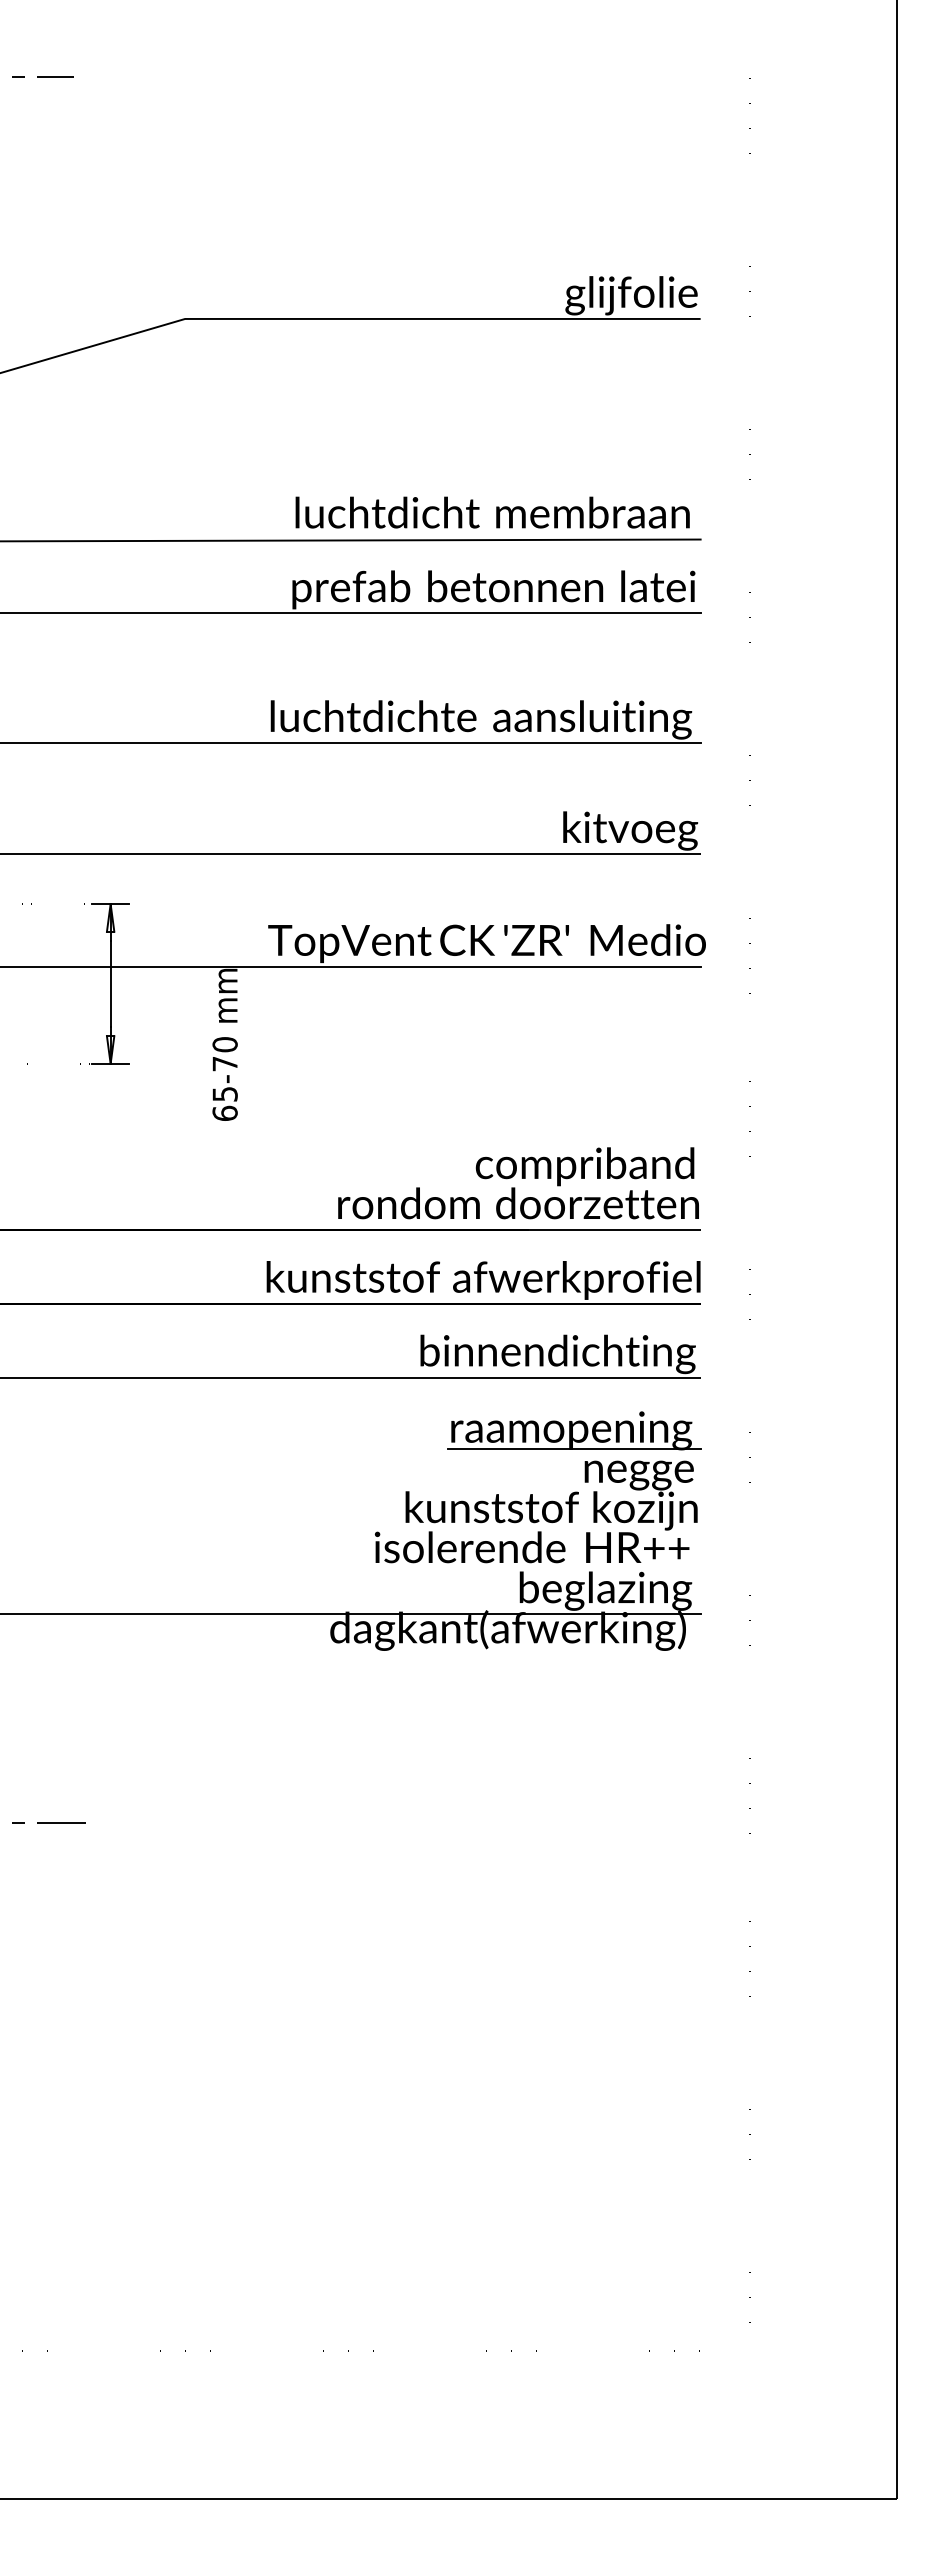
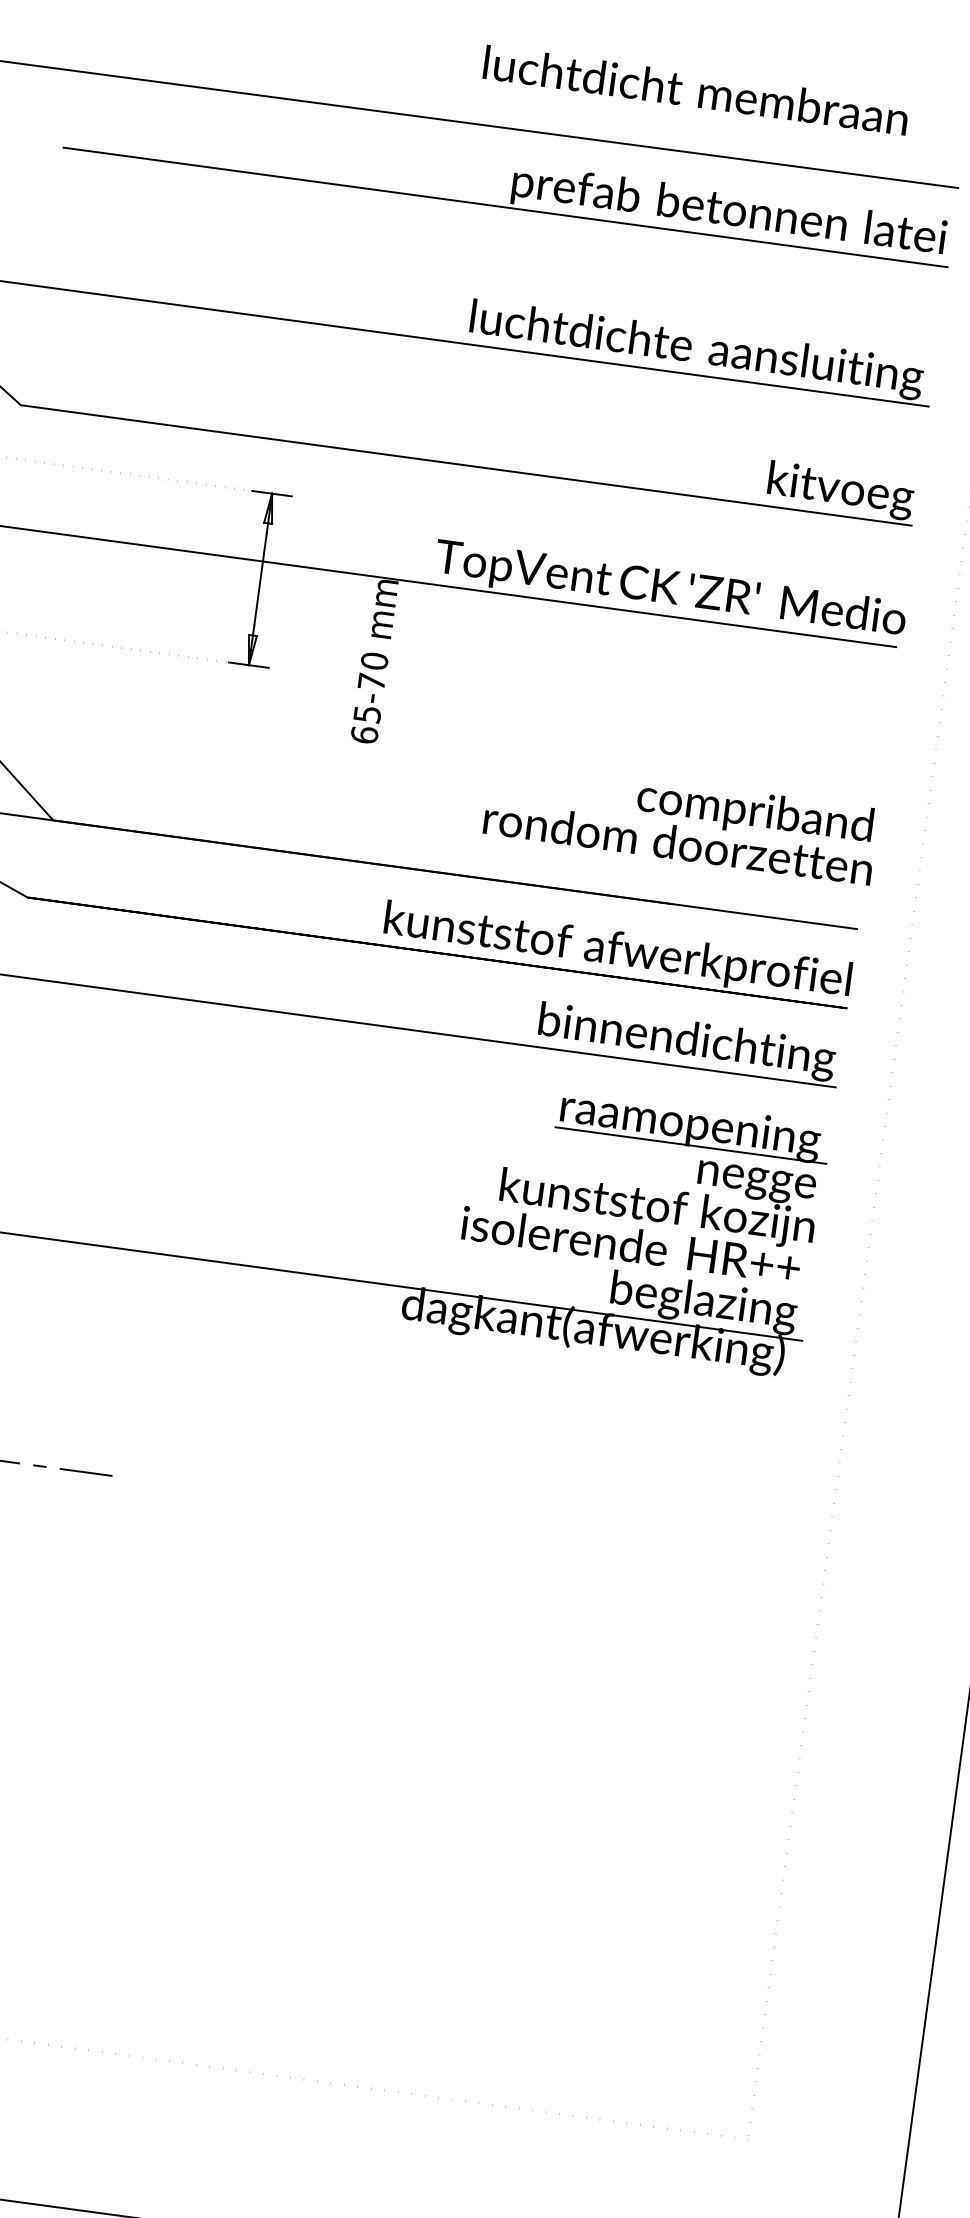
text: (492, 512) -> (695, 90), moved
text: (518, 1183) -> (681, 821), moved

